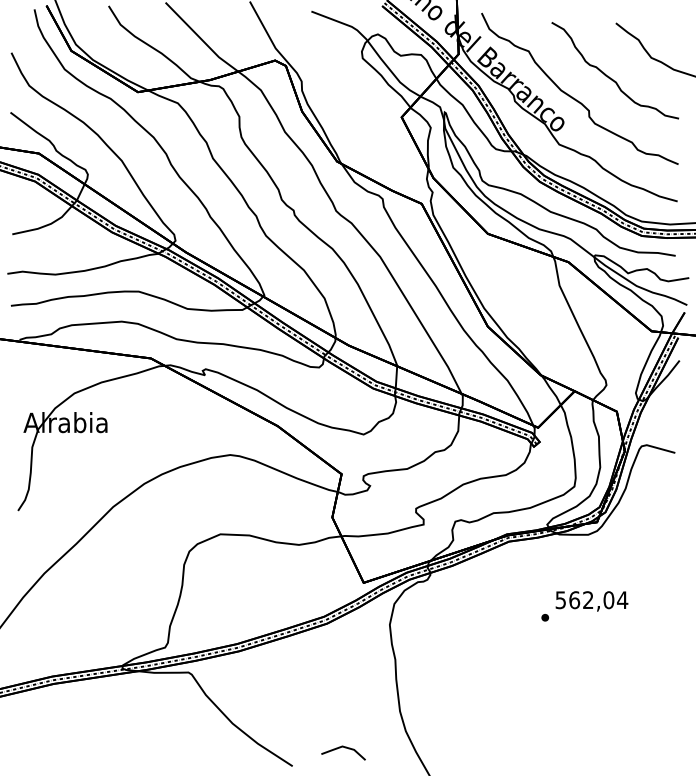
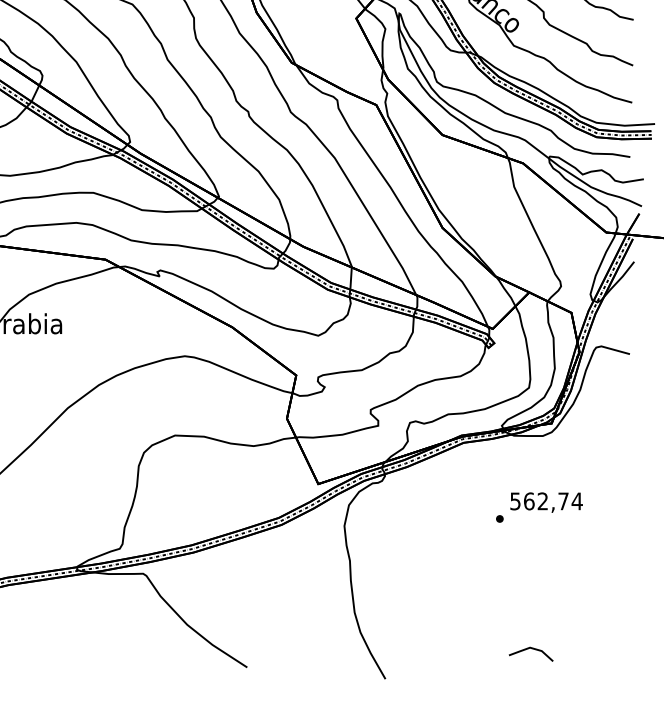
text: (608, 600) -> (563, 501), 562,04 -> 562,74
line: (345, 748) -> (533, 649), moved

